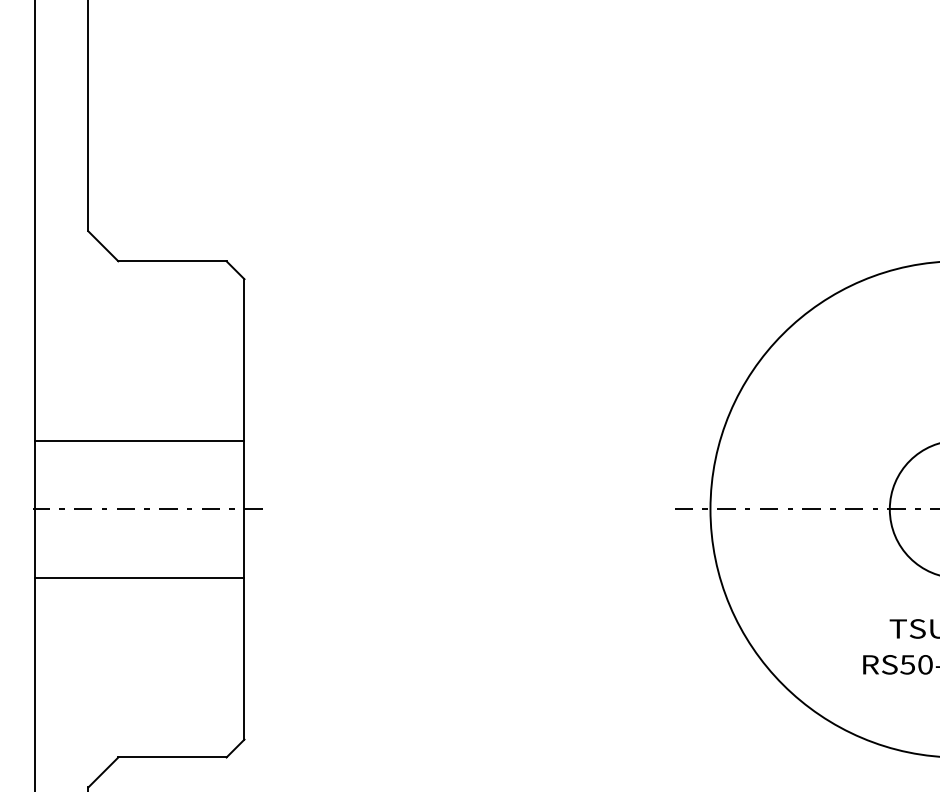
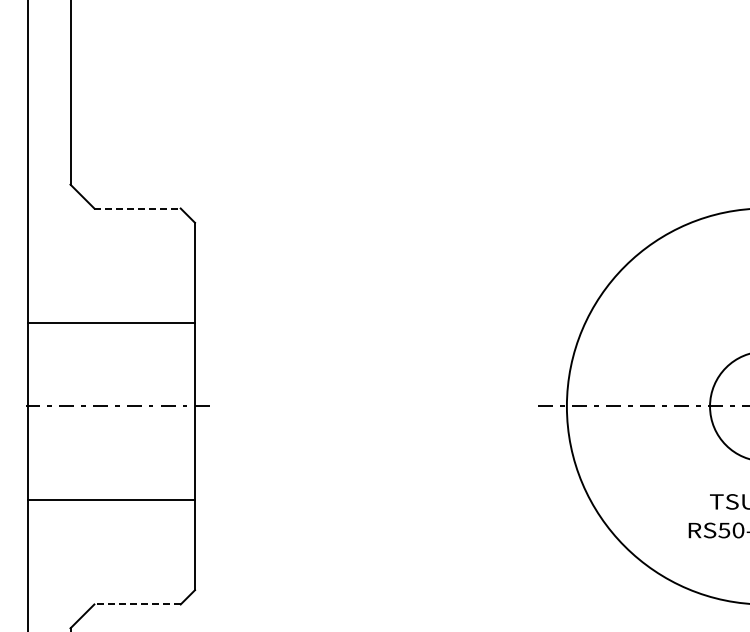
line: (173, 261) -> (138, 208), solid -> dashed
line: (139, 440) -> (111, 322), moved
line: (139, 578) -> (111, 500), moved
line: (172, 757) -> (137, 604), solid -> dashed

